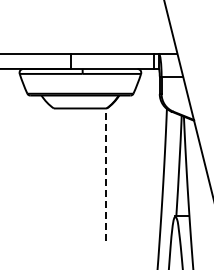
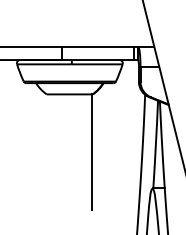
line: (105, 174) -> (91, 151), dashed -> solid

